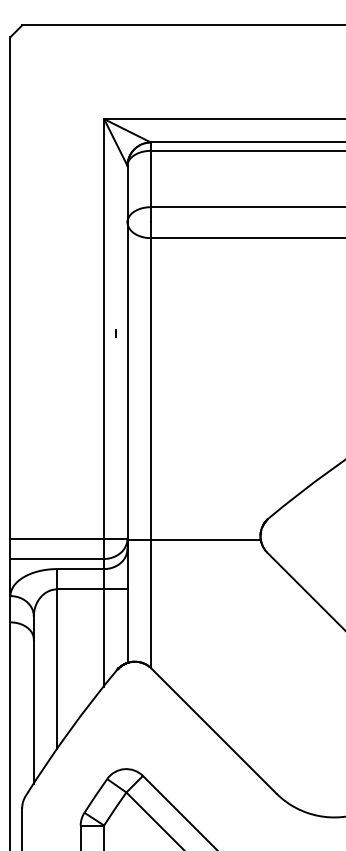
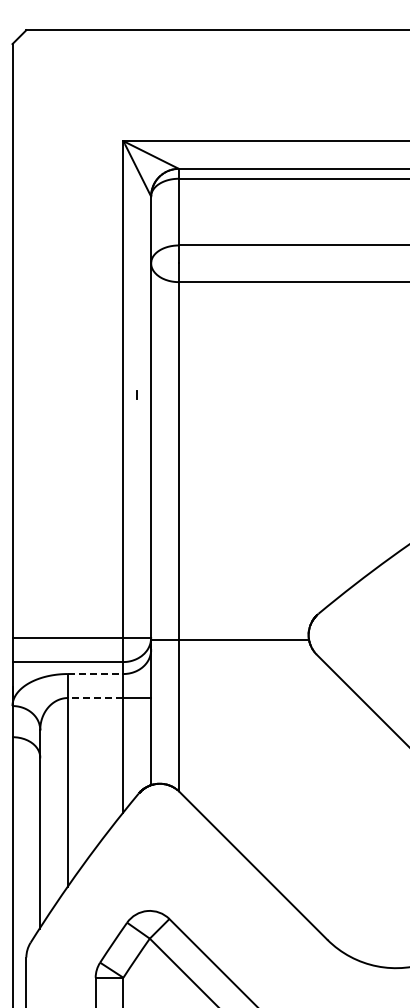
line: (80, 569) -> (95, 674), solid -> dashed
line: (80, 589) -> (95, 698), solid -> dashed

